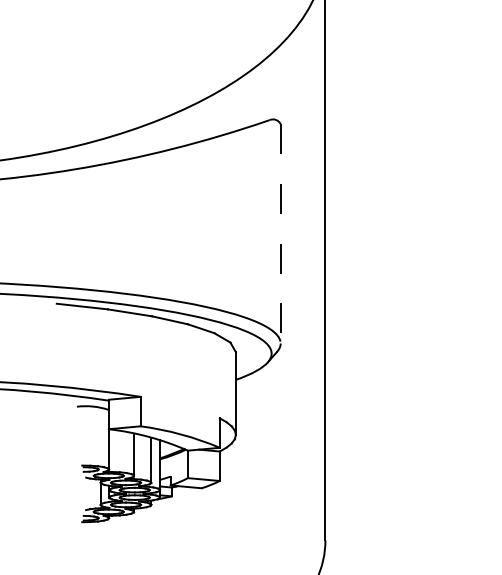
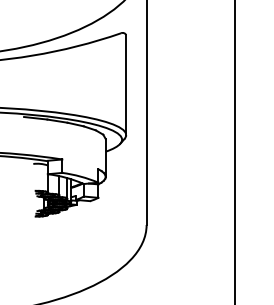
line: (281, 234) -> (126, 85), dashed -> solid

